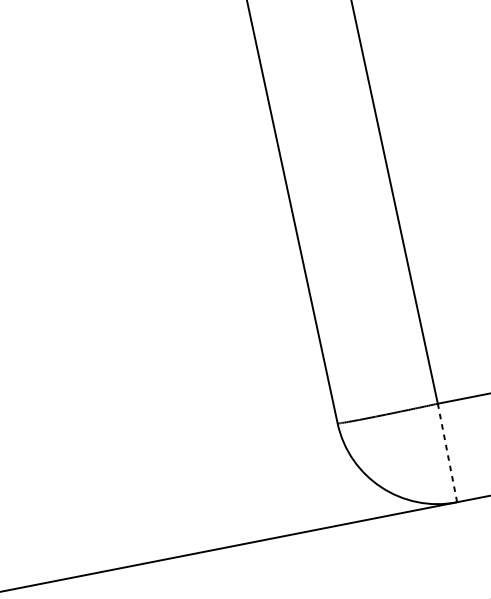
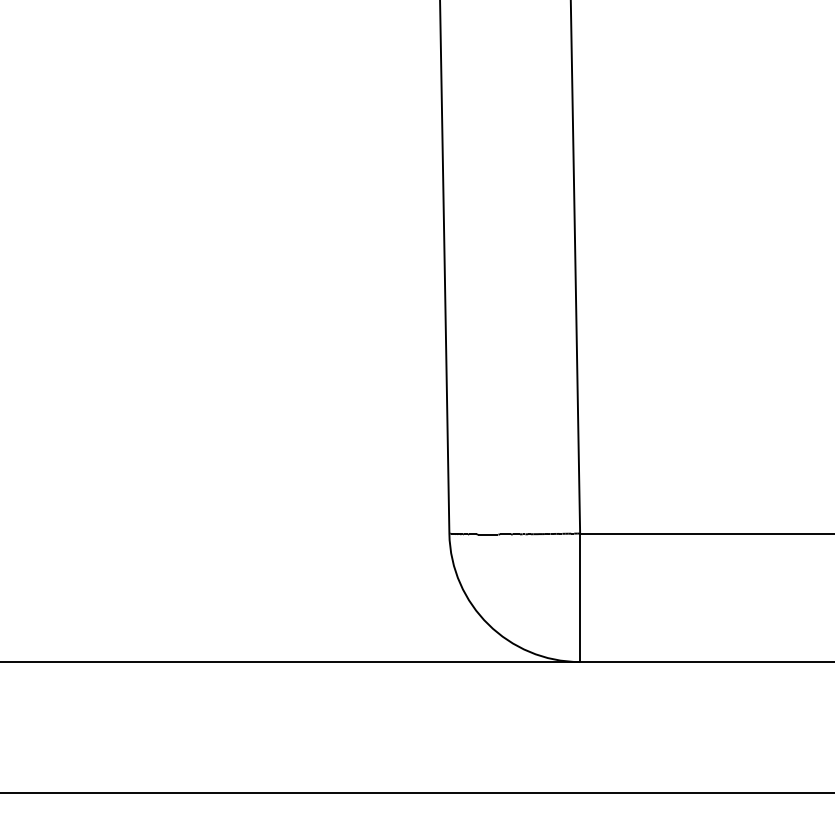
line: (447, 452) -> (580, 597), dashed -> solid

